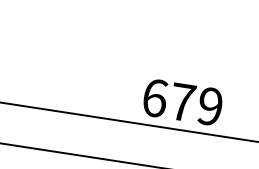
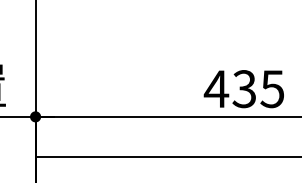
text: (181, 102) -> (243, 89), 679 -> 435

